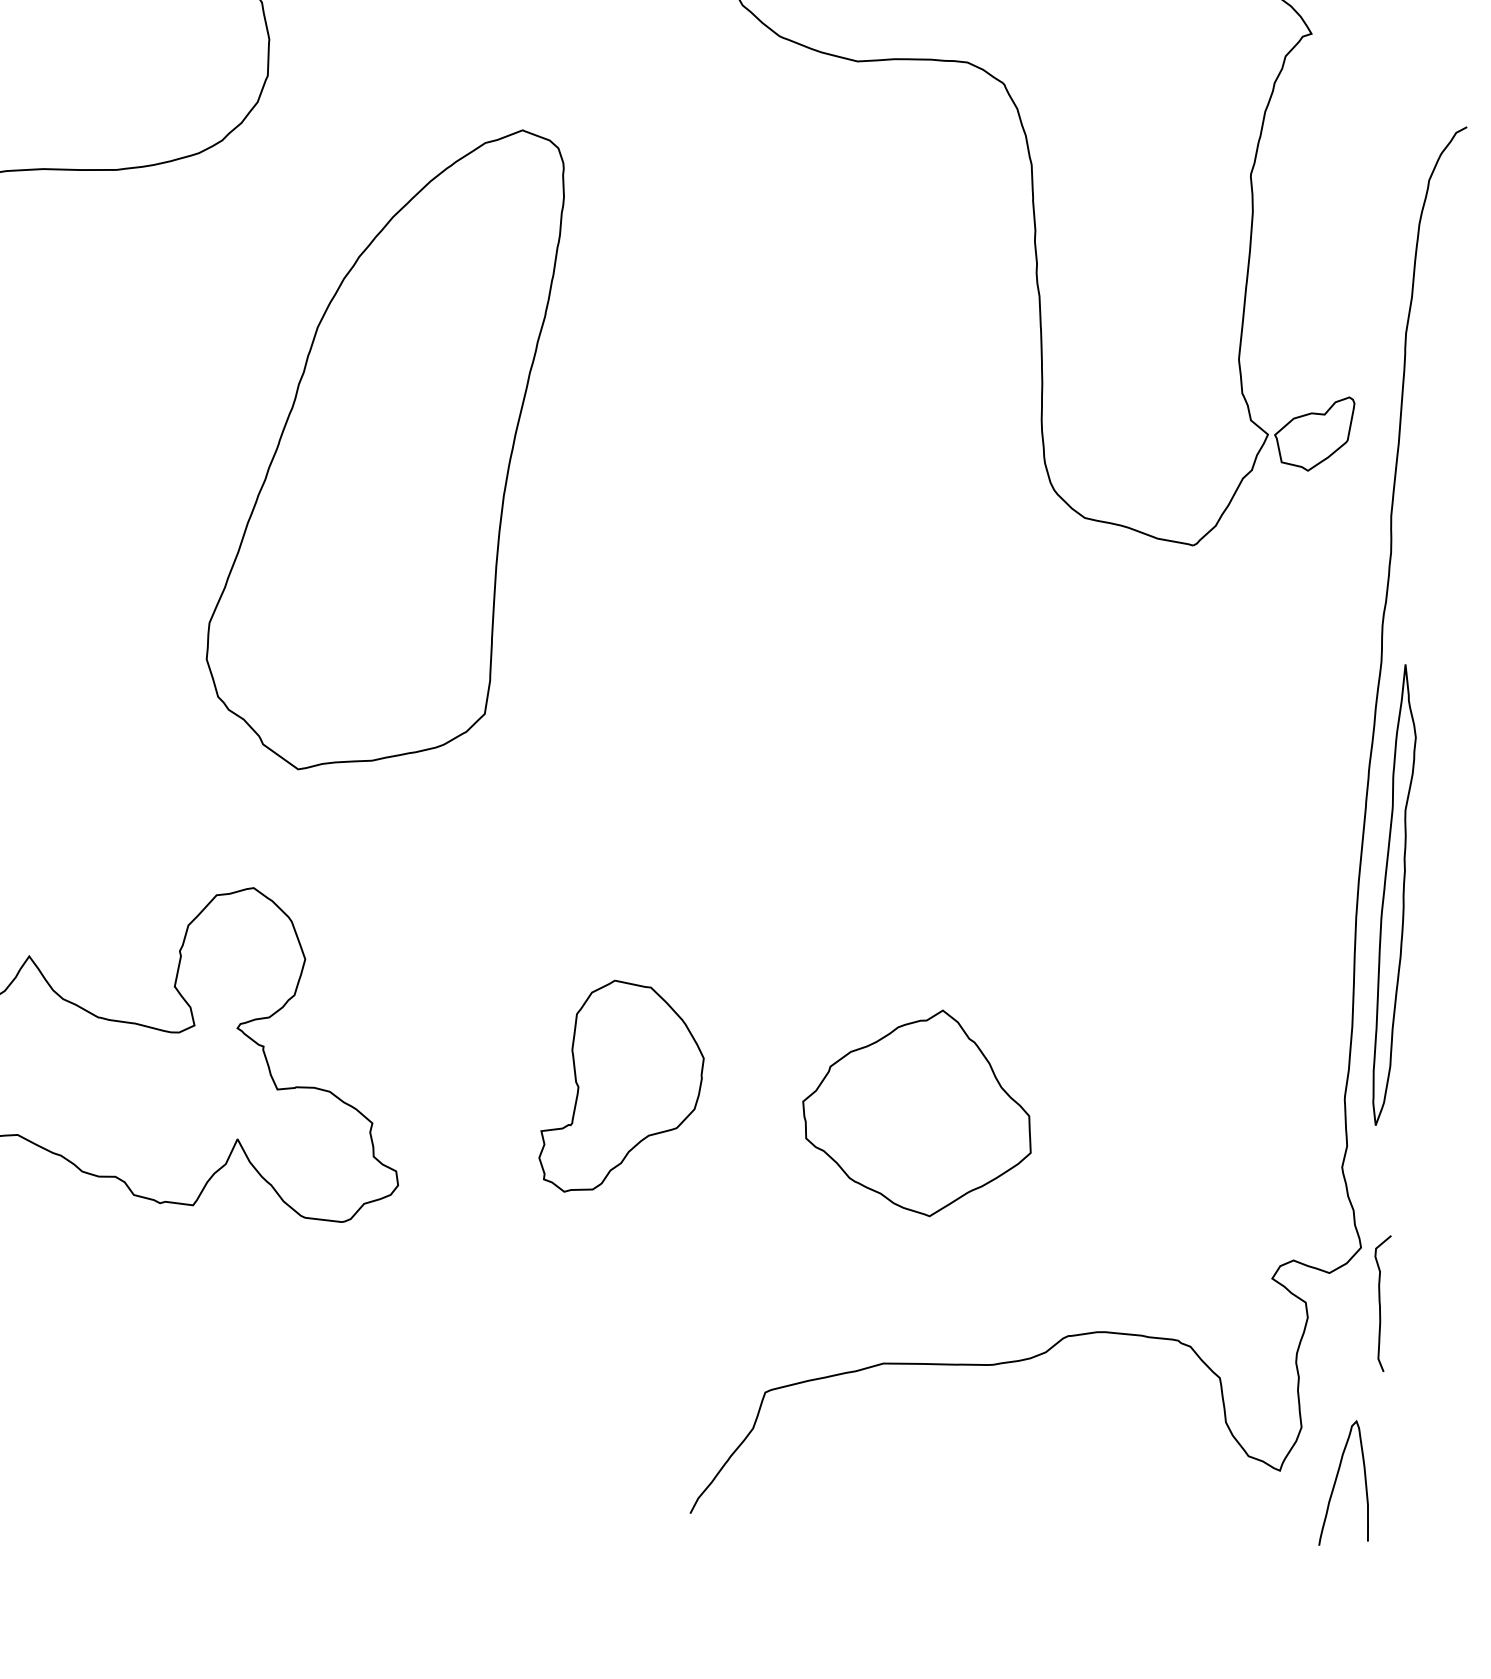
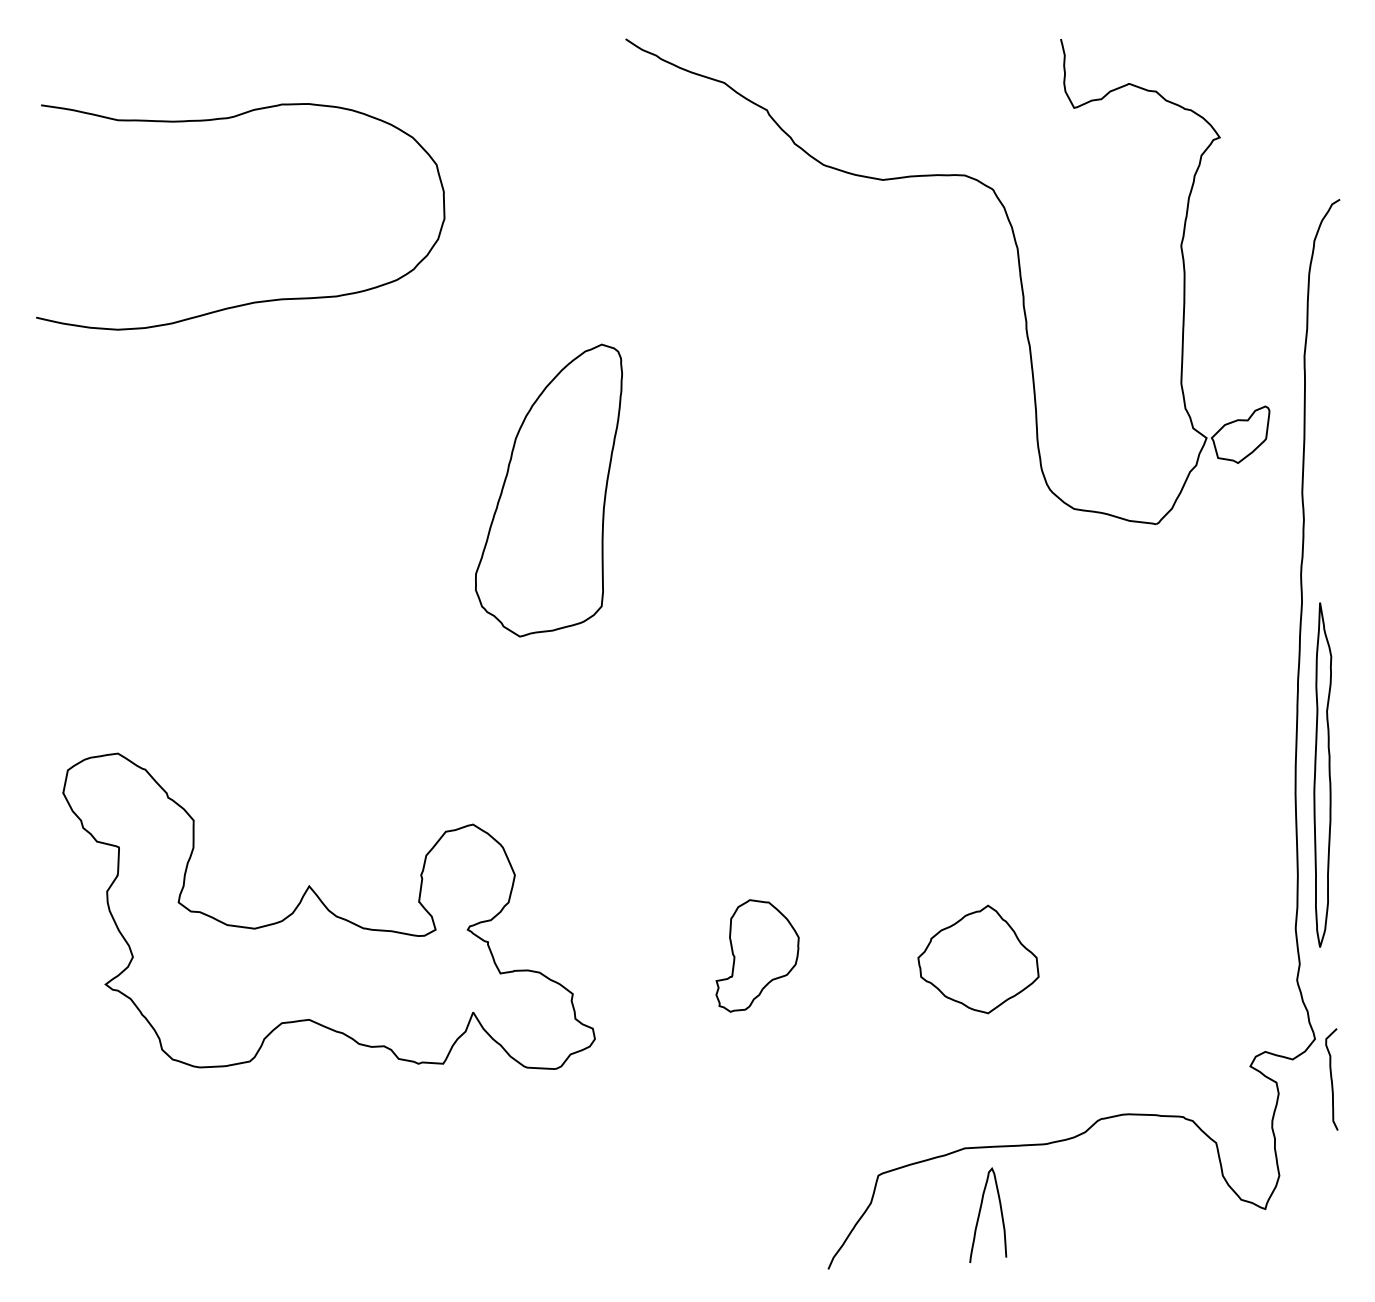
part: (383, 447) -> (548, 490), size x0.6
part: (622, 1087) -> (757, 955), size x0.7
part: (917, 1112) -> (978, 959), size x0.7
curve: (1337, 1481) -> (980, 1214), moved

